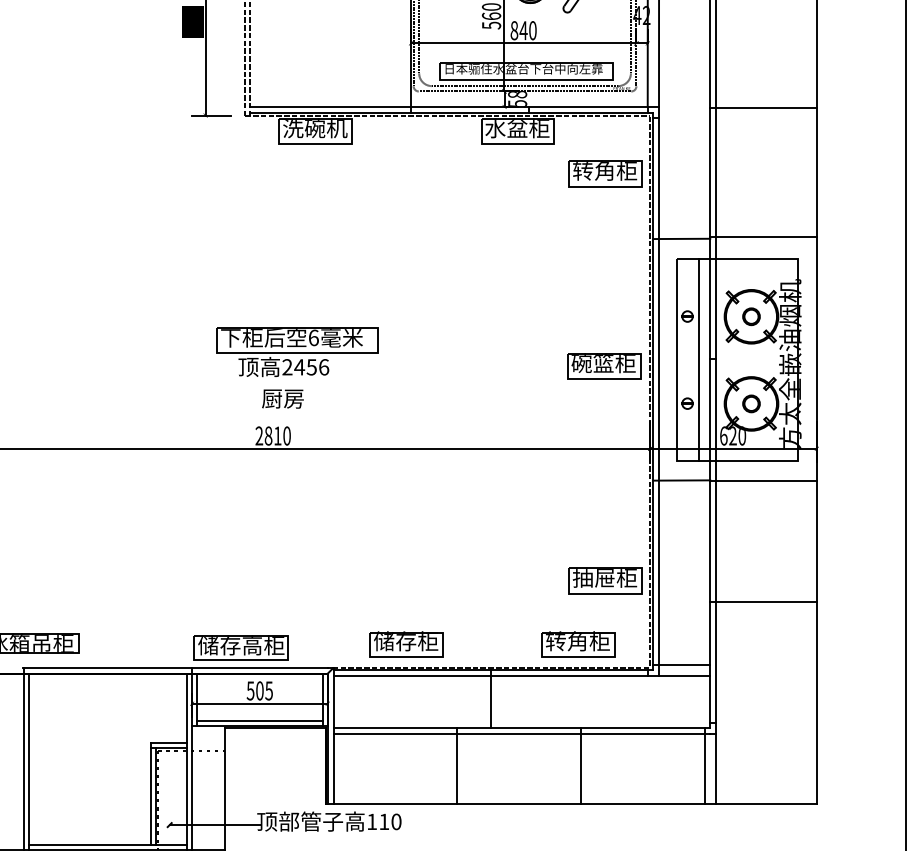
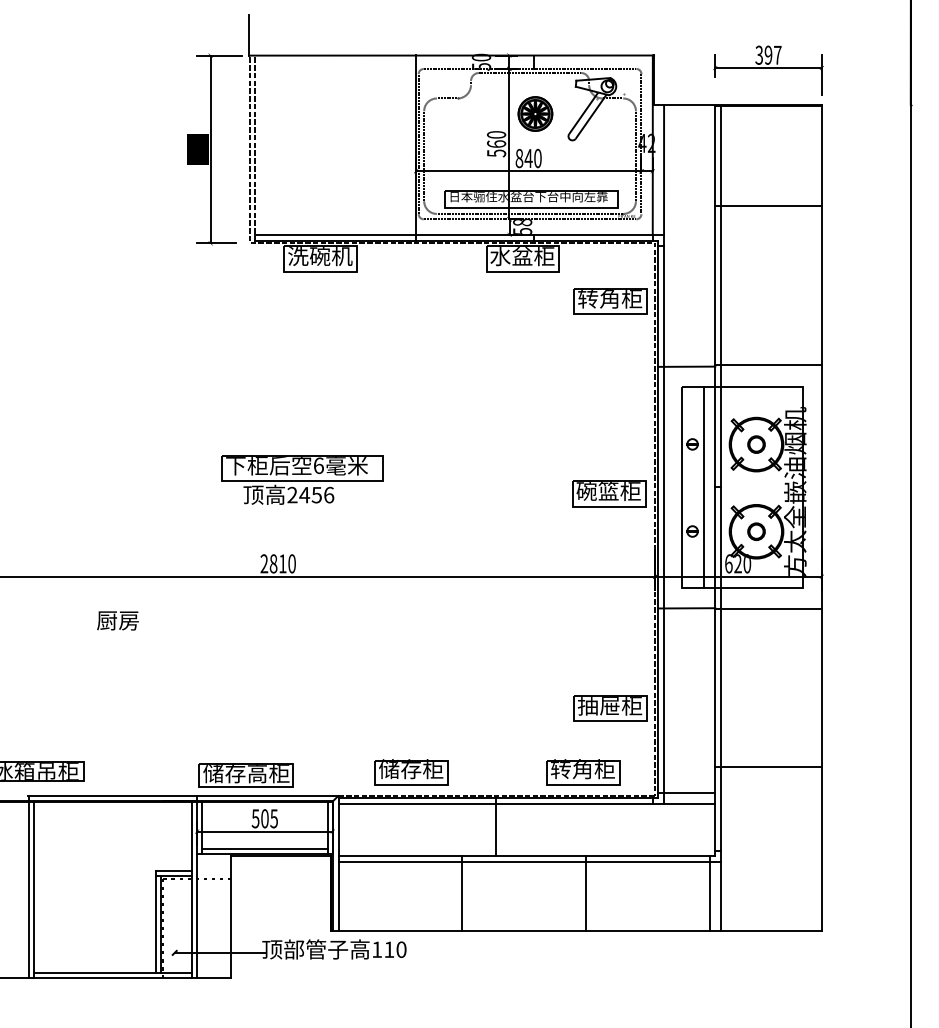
line: (763, 107) -> (768, 206), moved
text: (282, 398) -> (117, 620), moved
line: (763, 602) -> (768, 767), moved

